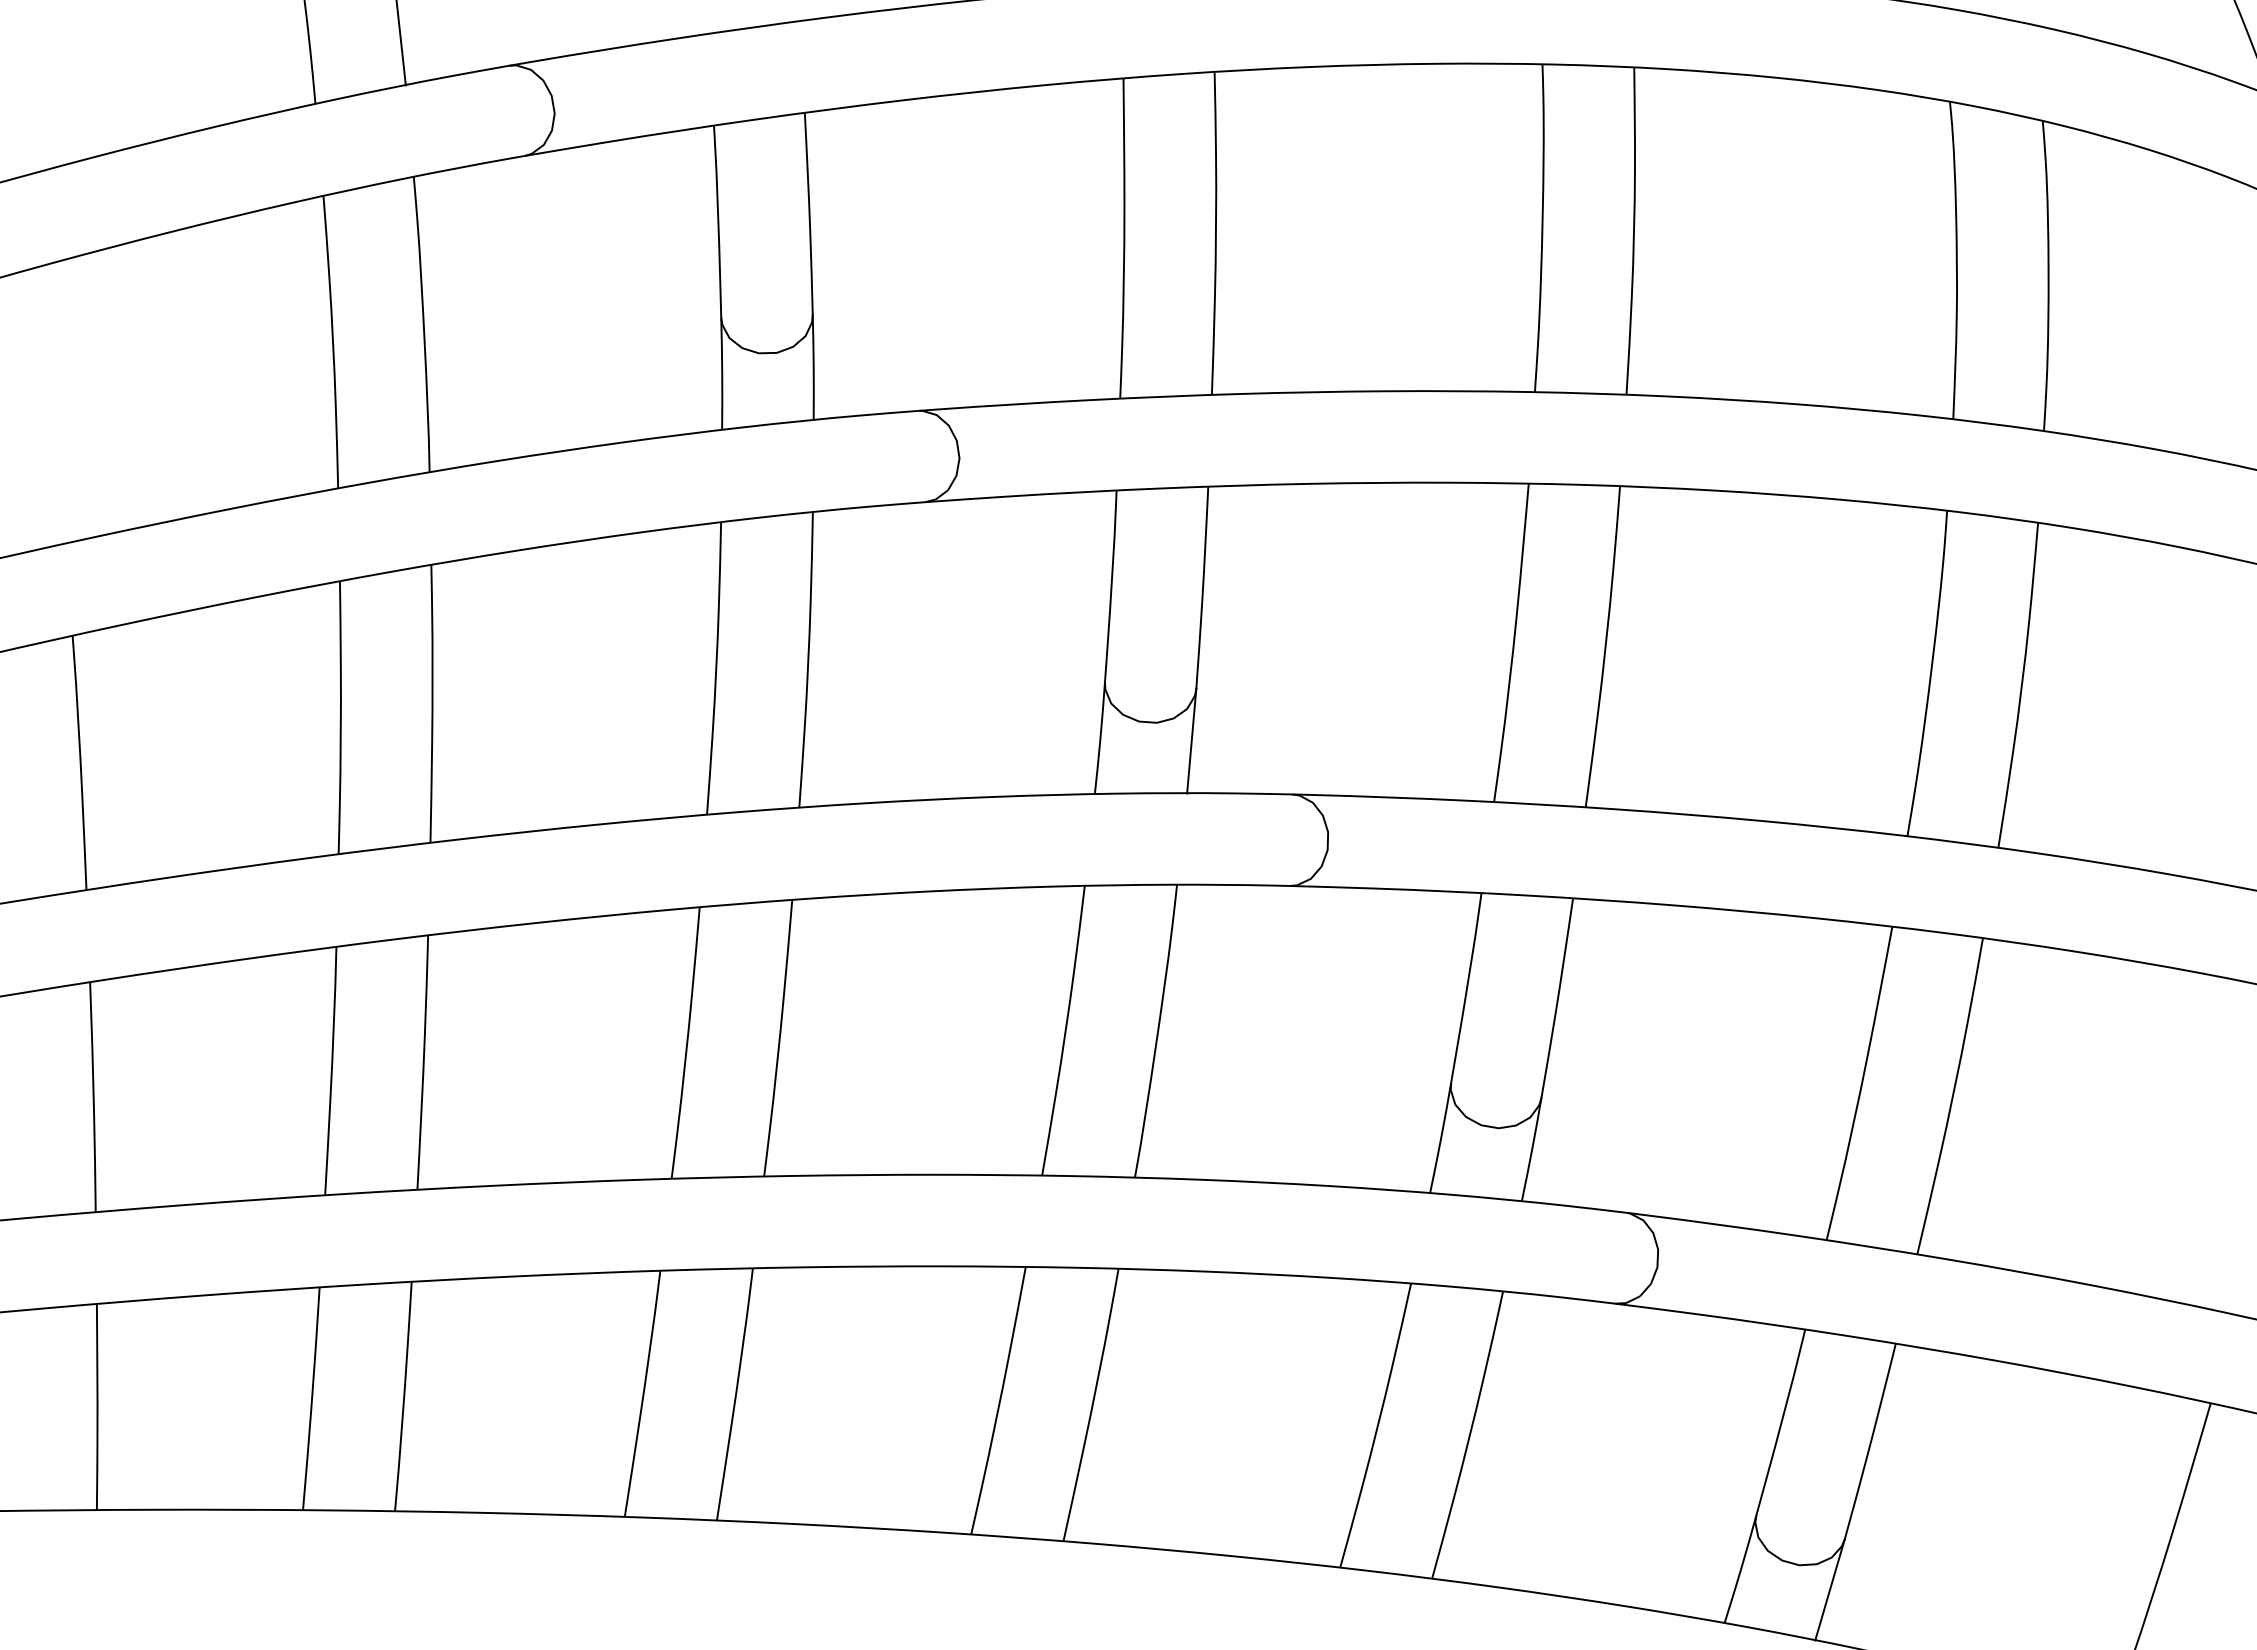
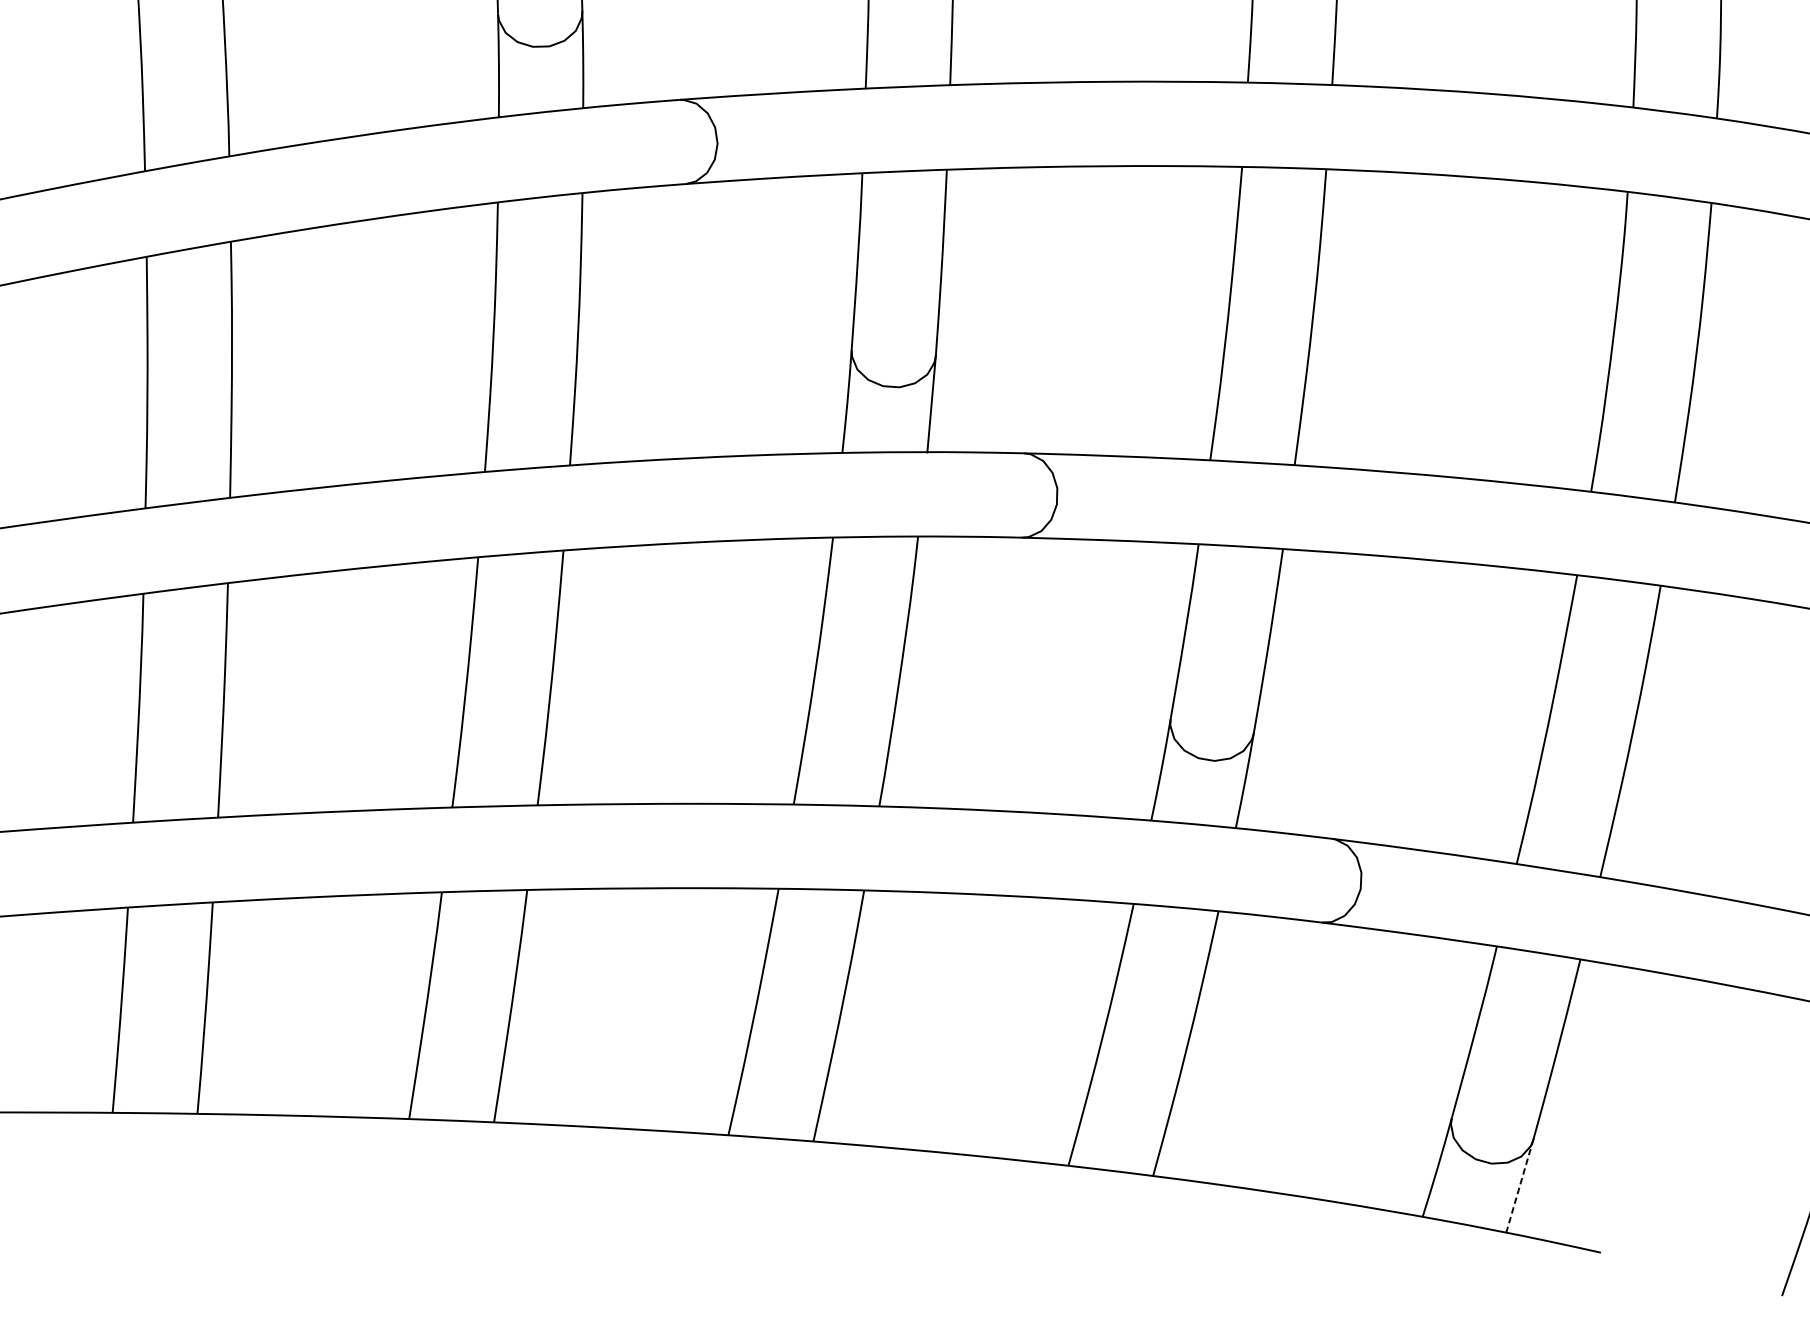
line: (1829, 1589) -> (1519, 1185), solid -> dashed

